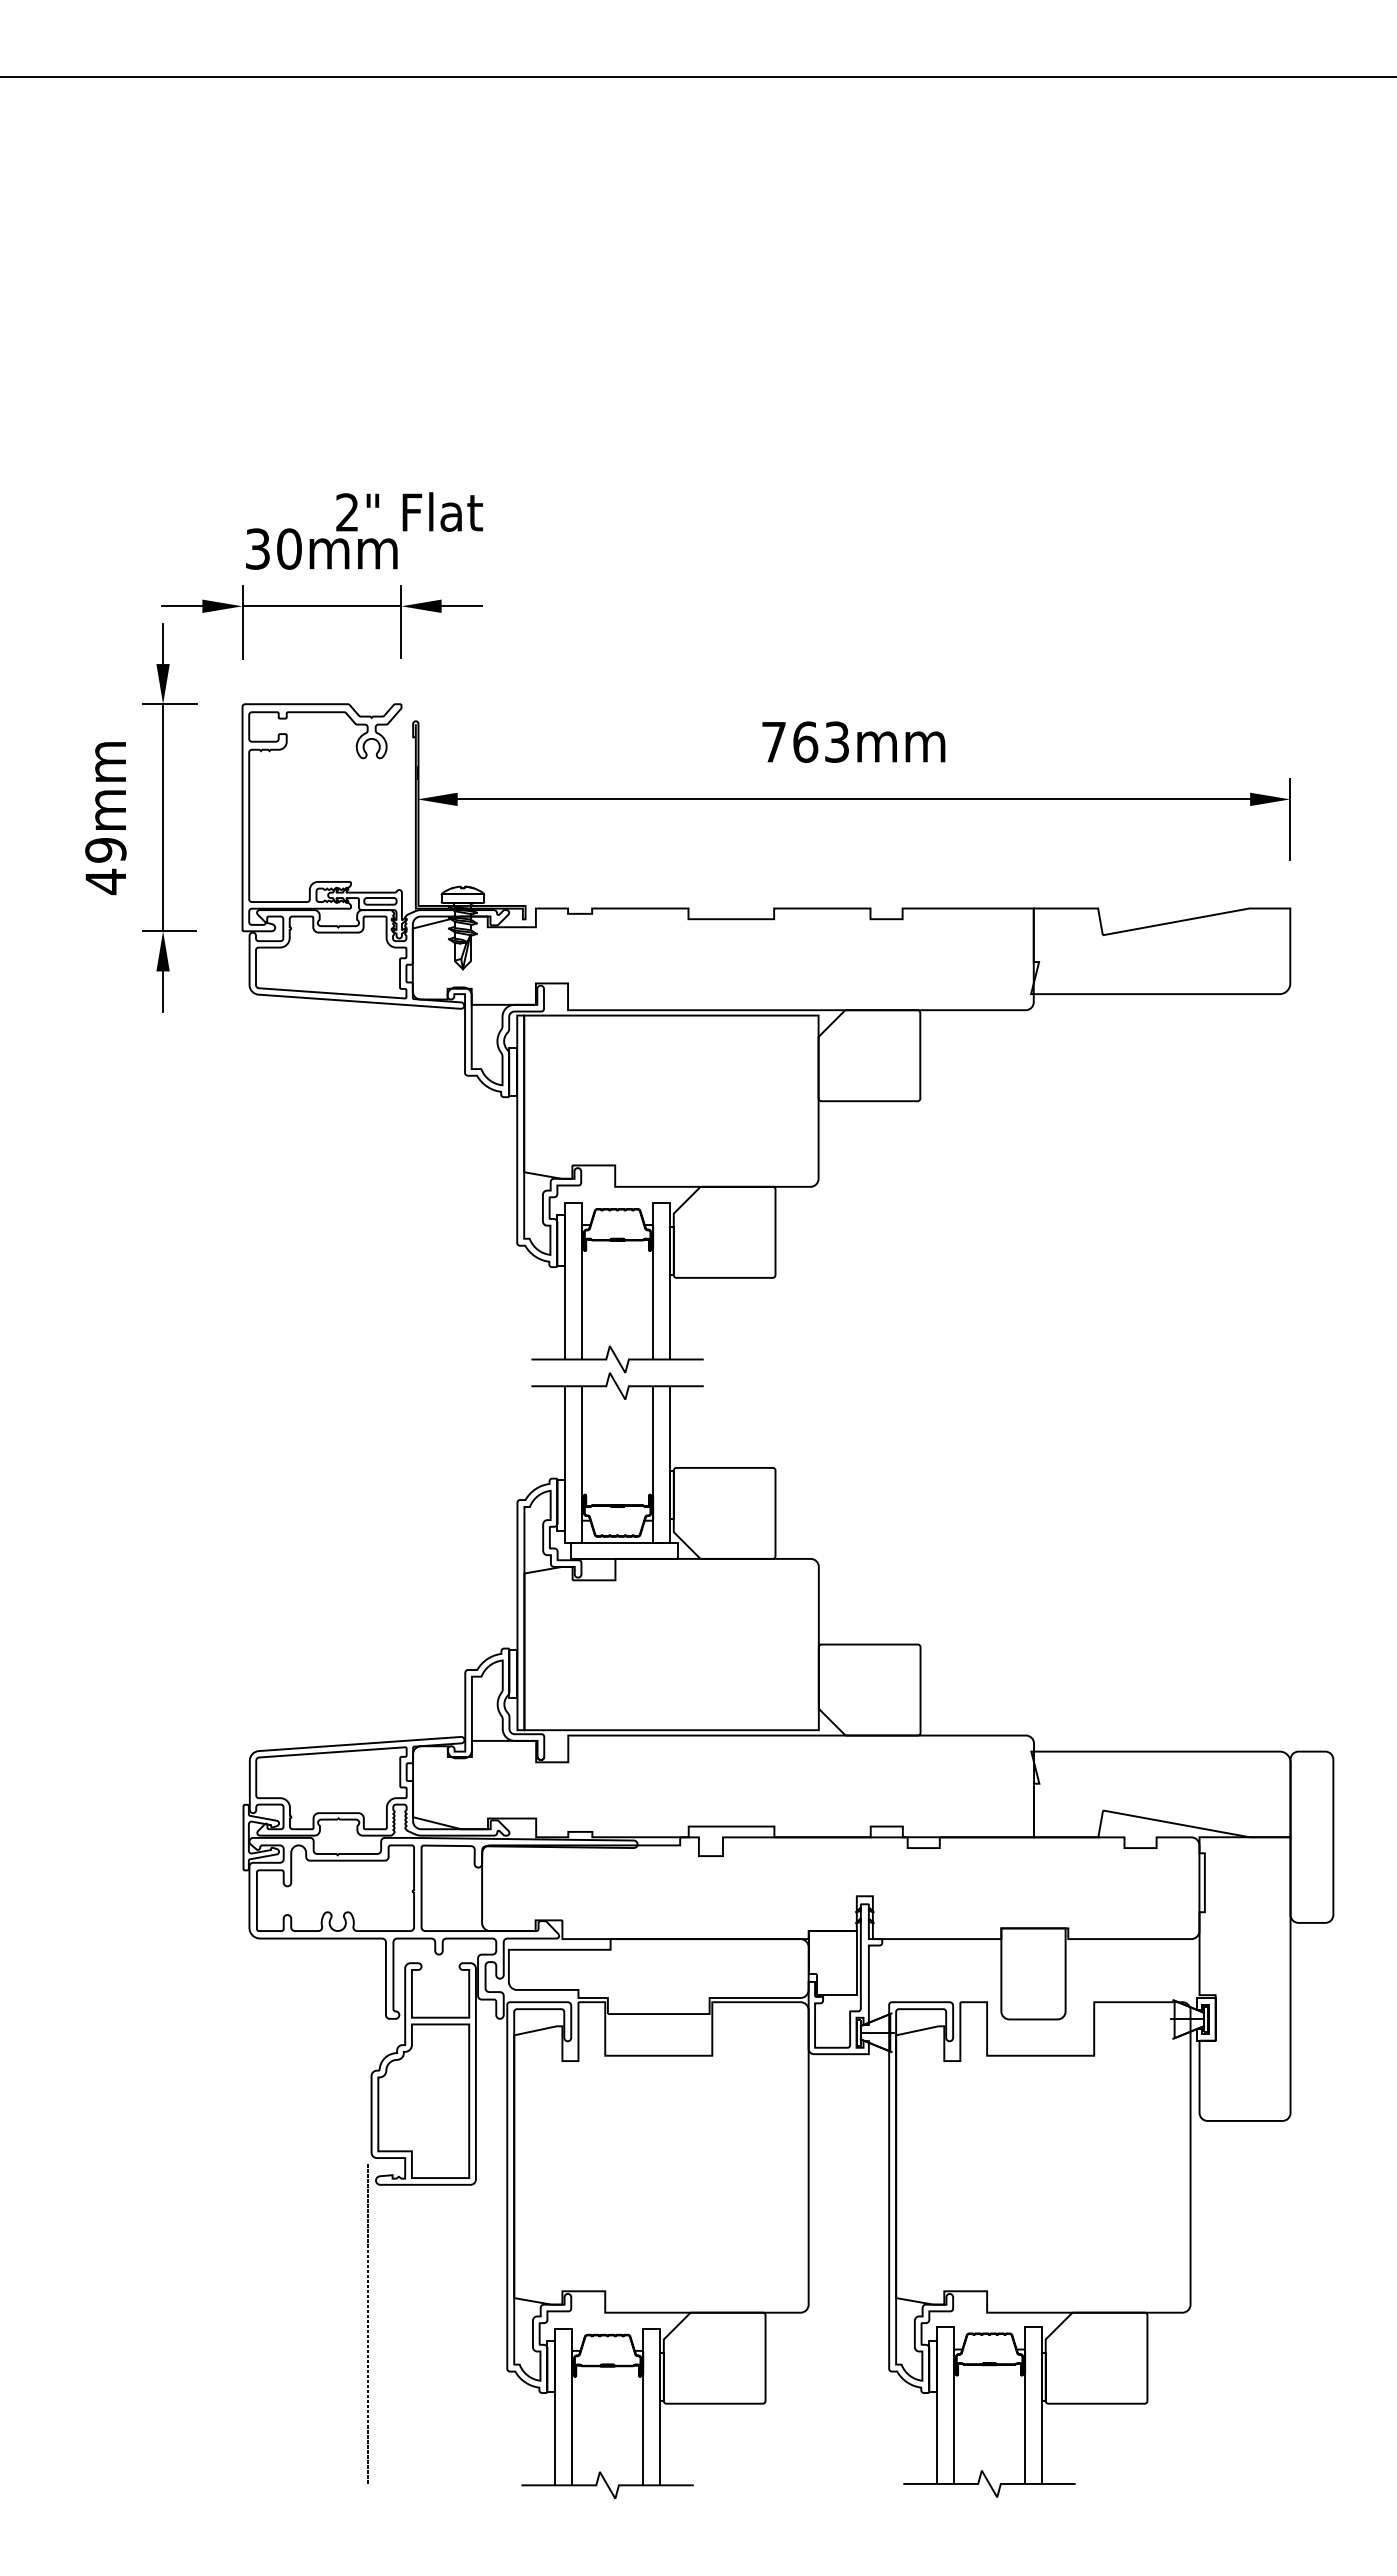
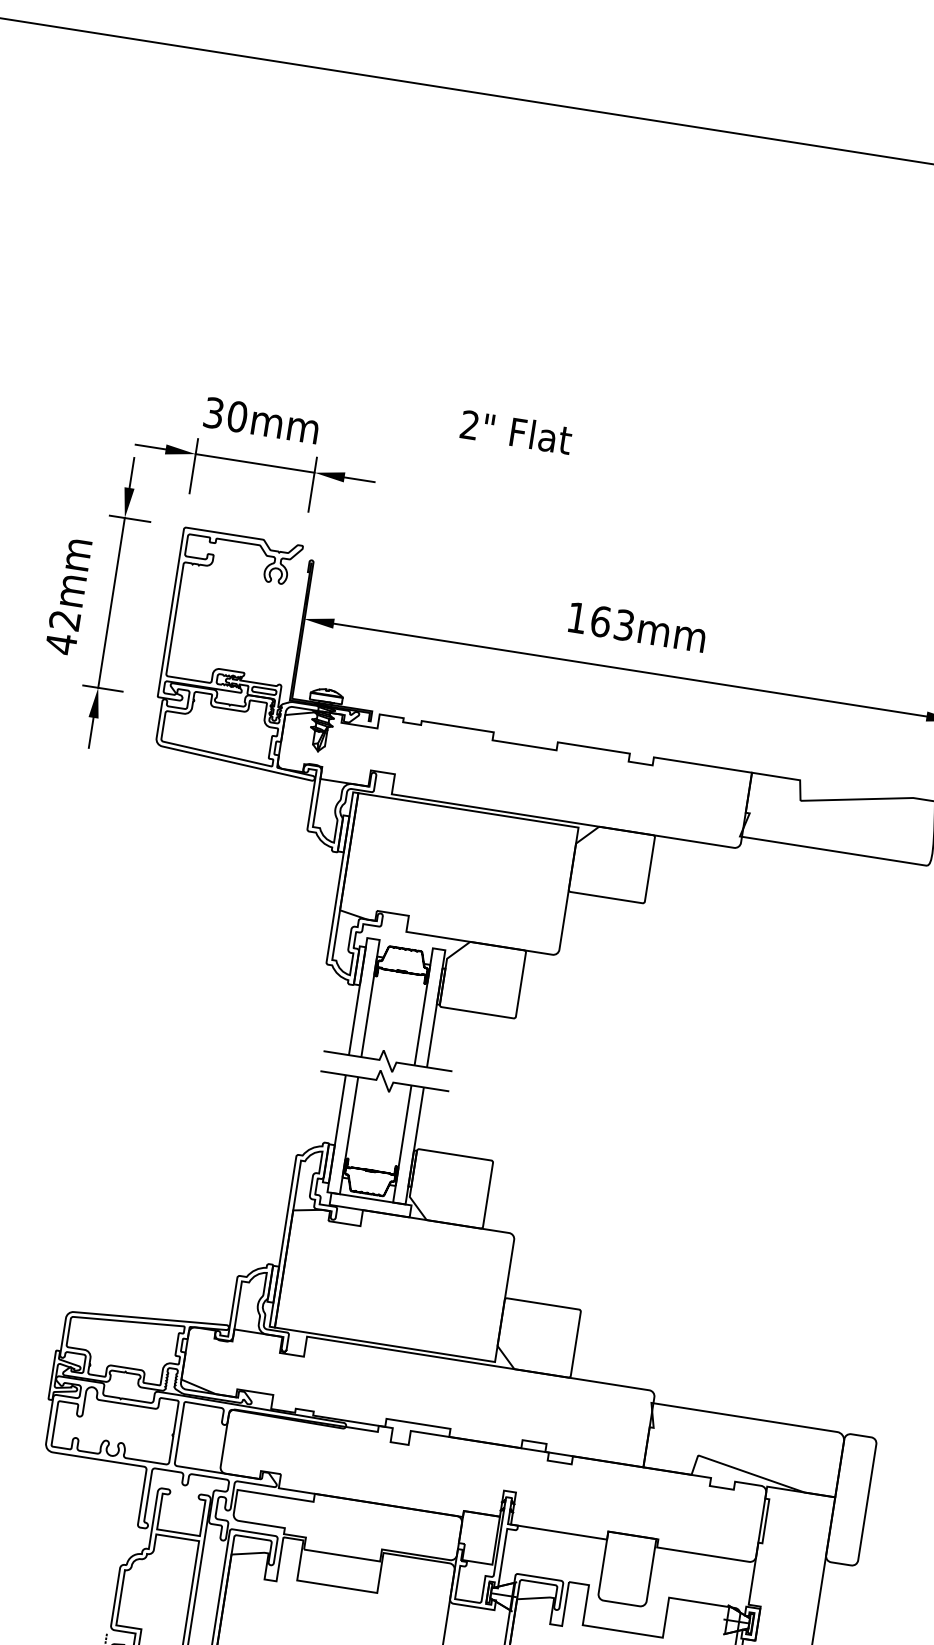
text: (409, 511) -> (516, 431), moved
text: (773, 742) -> (576, 618), 763mm -> 163mm
text: (105, 850) -> (64, 620), 49mm -> 42mm

